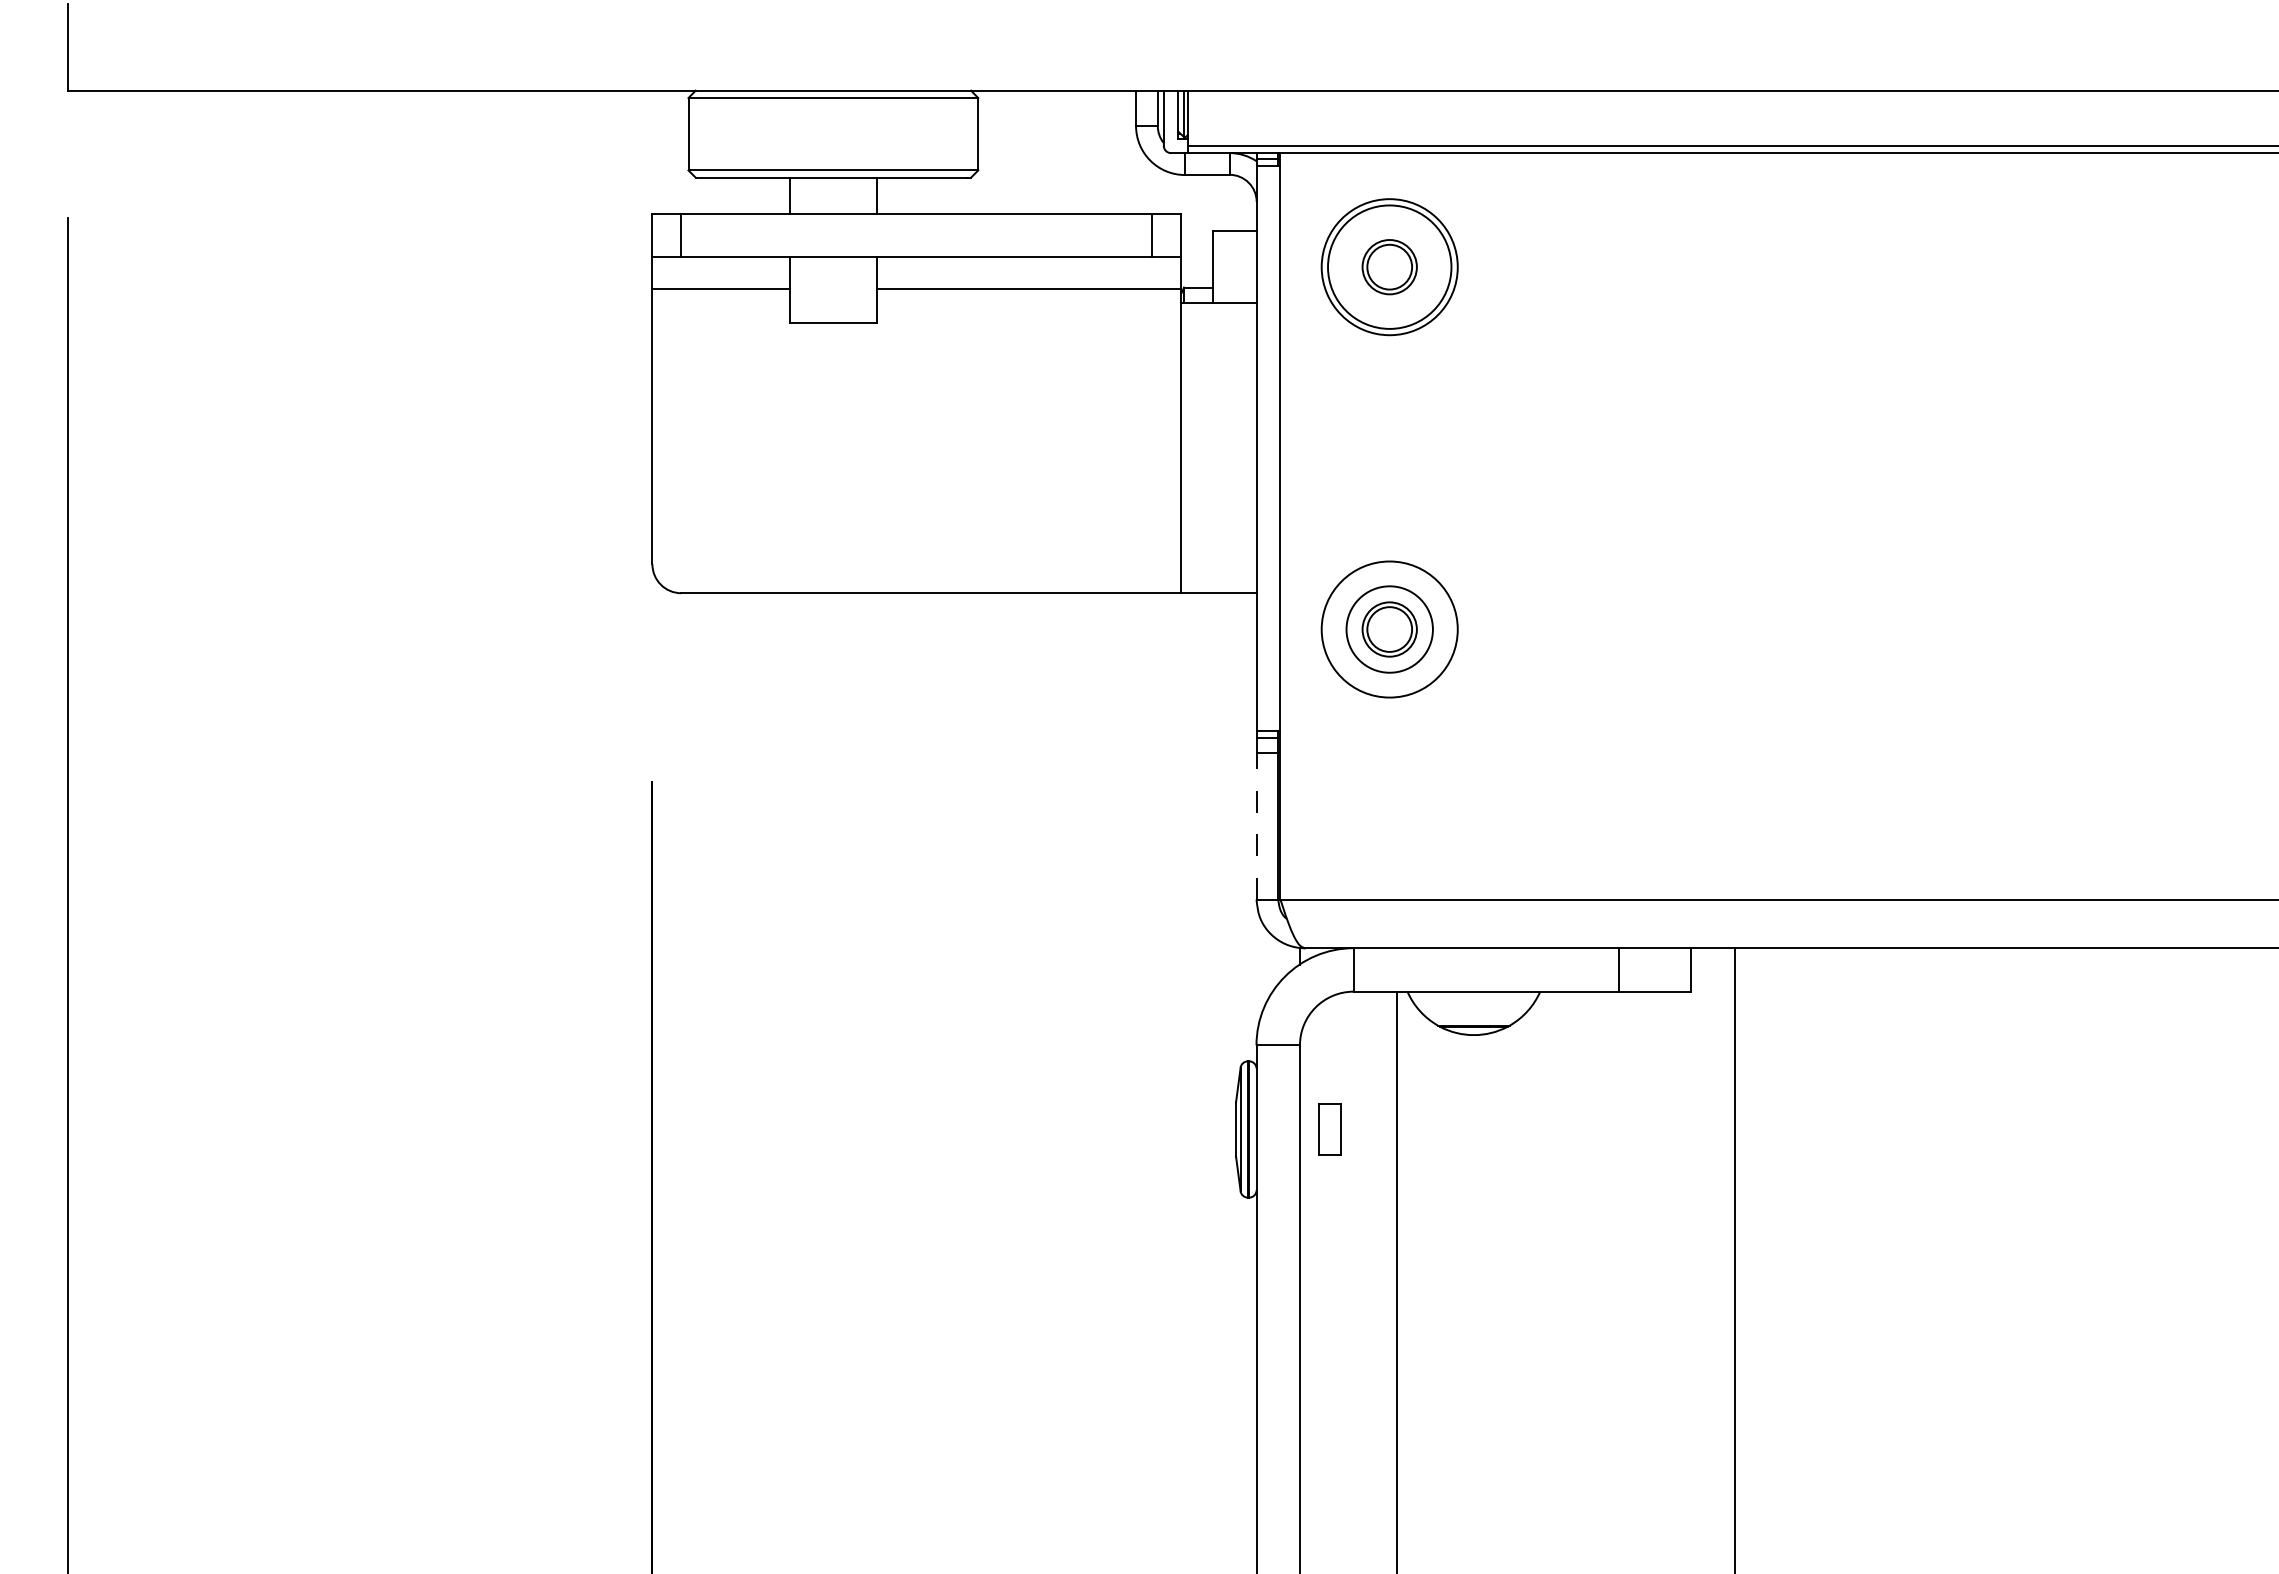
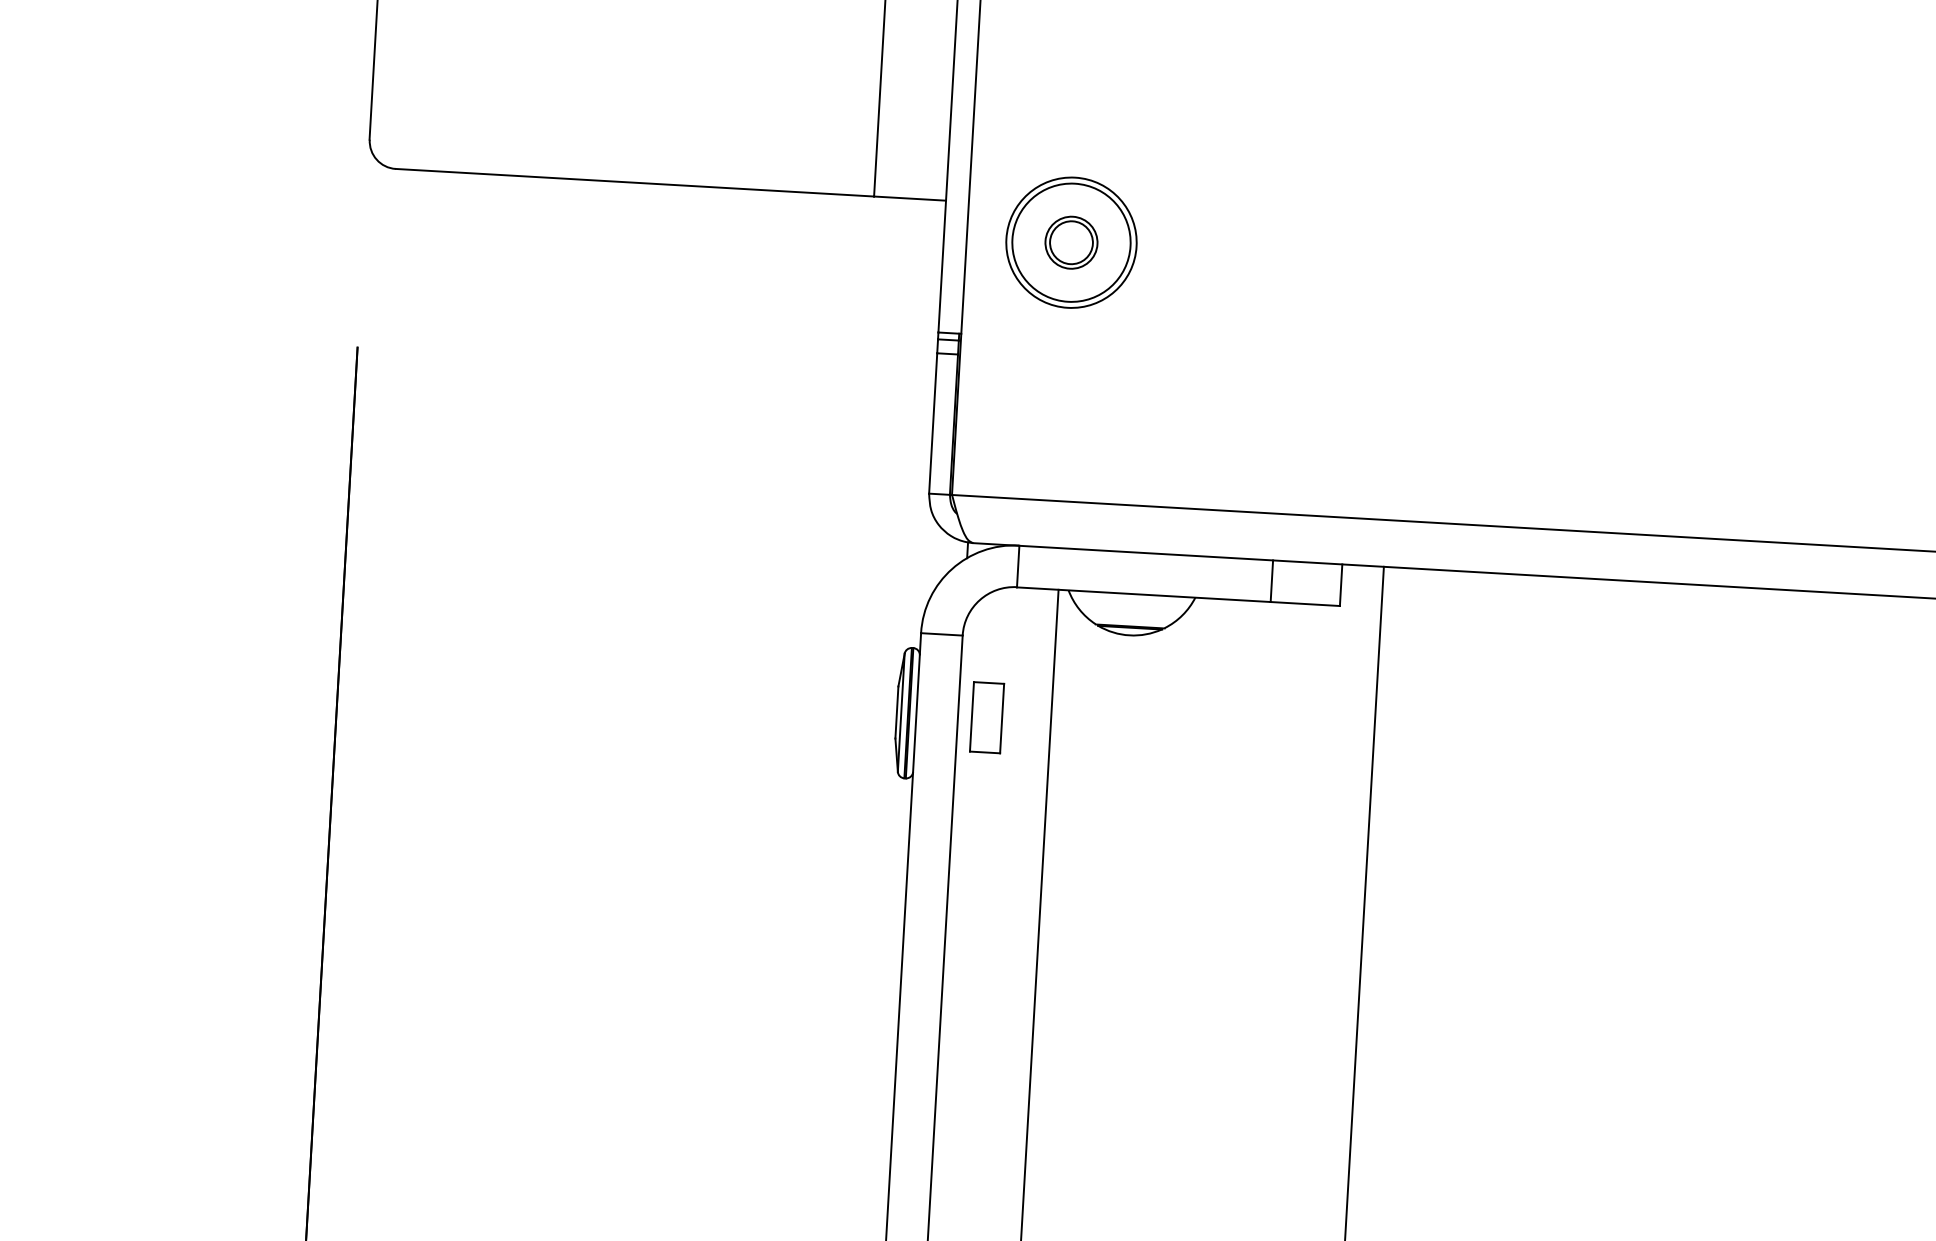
circle: (1389, 629) -> (1071, 242), size x1.43
line: (1256, 825) -> (933, 422), dashed -> solid
part: (1330, 1129) -> (987, 717), size x1.43

